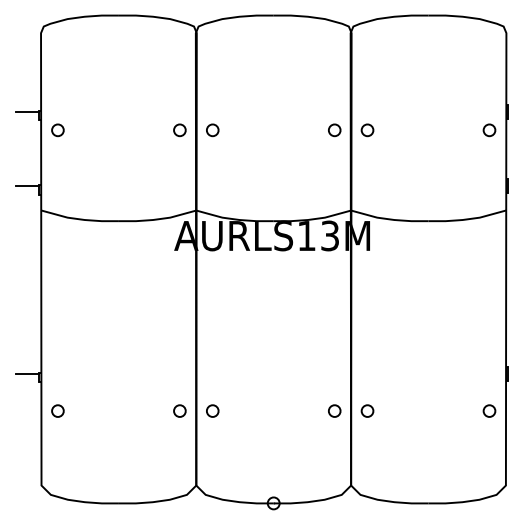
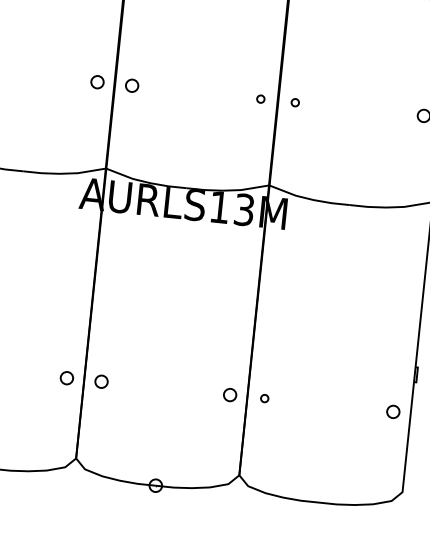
circle: (334, 130) -> (260, 99), size x0.6
circle: (367, 130) -> (295, 102), size x0.6
circle: (367, 410) -> (264, 398), size x0.6

